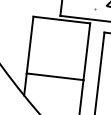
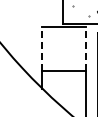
line: (30, 43) -> (42, 48), solid -> dashed
line: (87, 50) -> (86, 48), solid -> dashed

